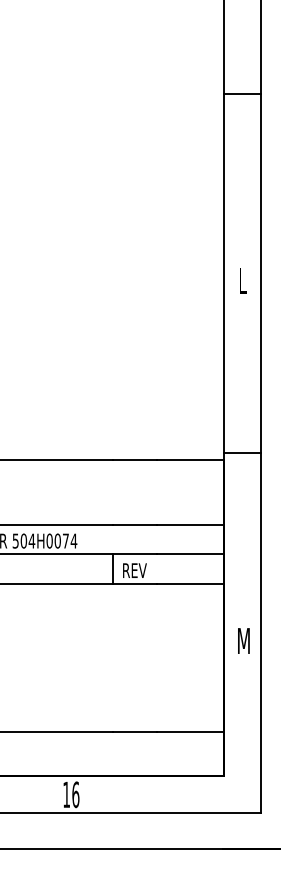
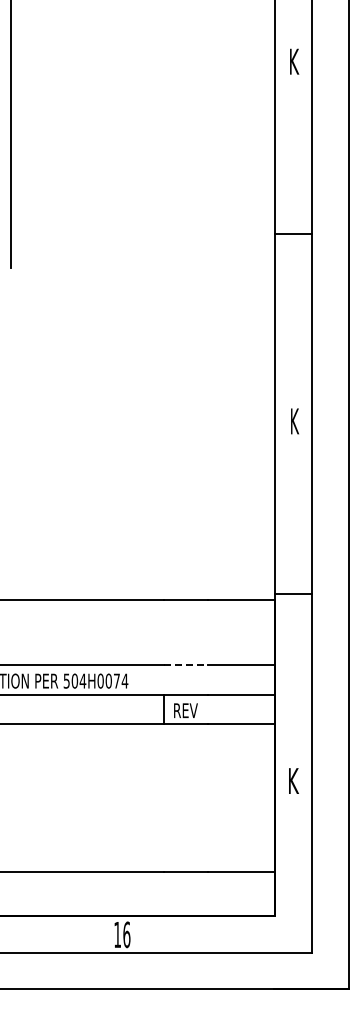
text: (244, 281) -> (295, 421), L -> K
line: (135, 524) -> (186, 664), solid -> dashed
text: (244, 640) -> (295, 780), M -> K

